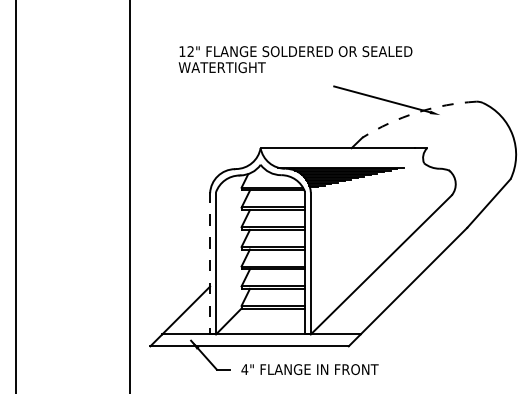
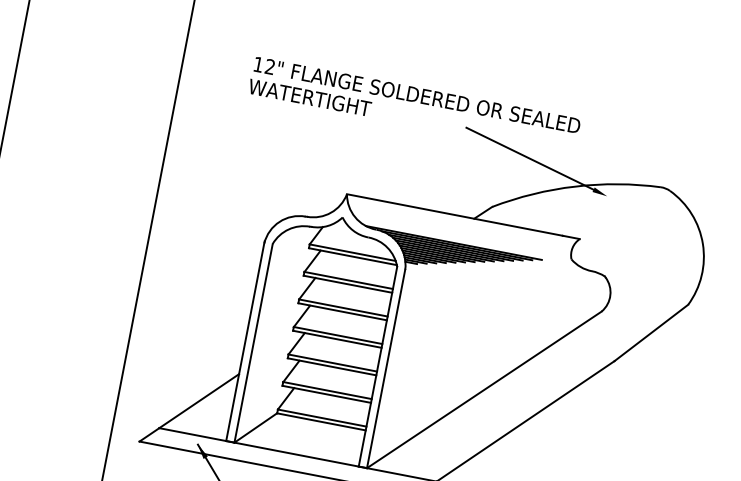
text: (295, 59) -> (414, 106), moved
arc: (417, 112) -> (575, 186), dashed -> solid
line: (210, 263) -> (245, 341), dashed -> solid

